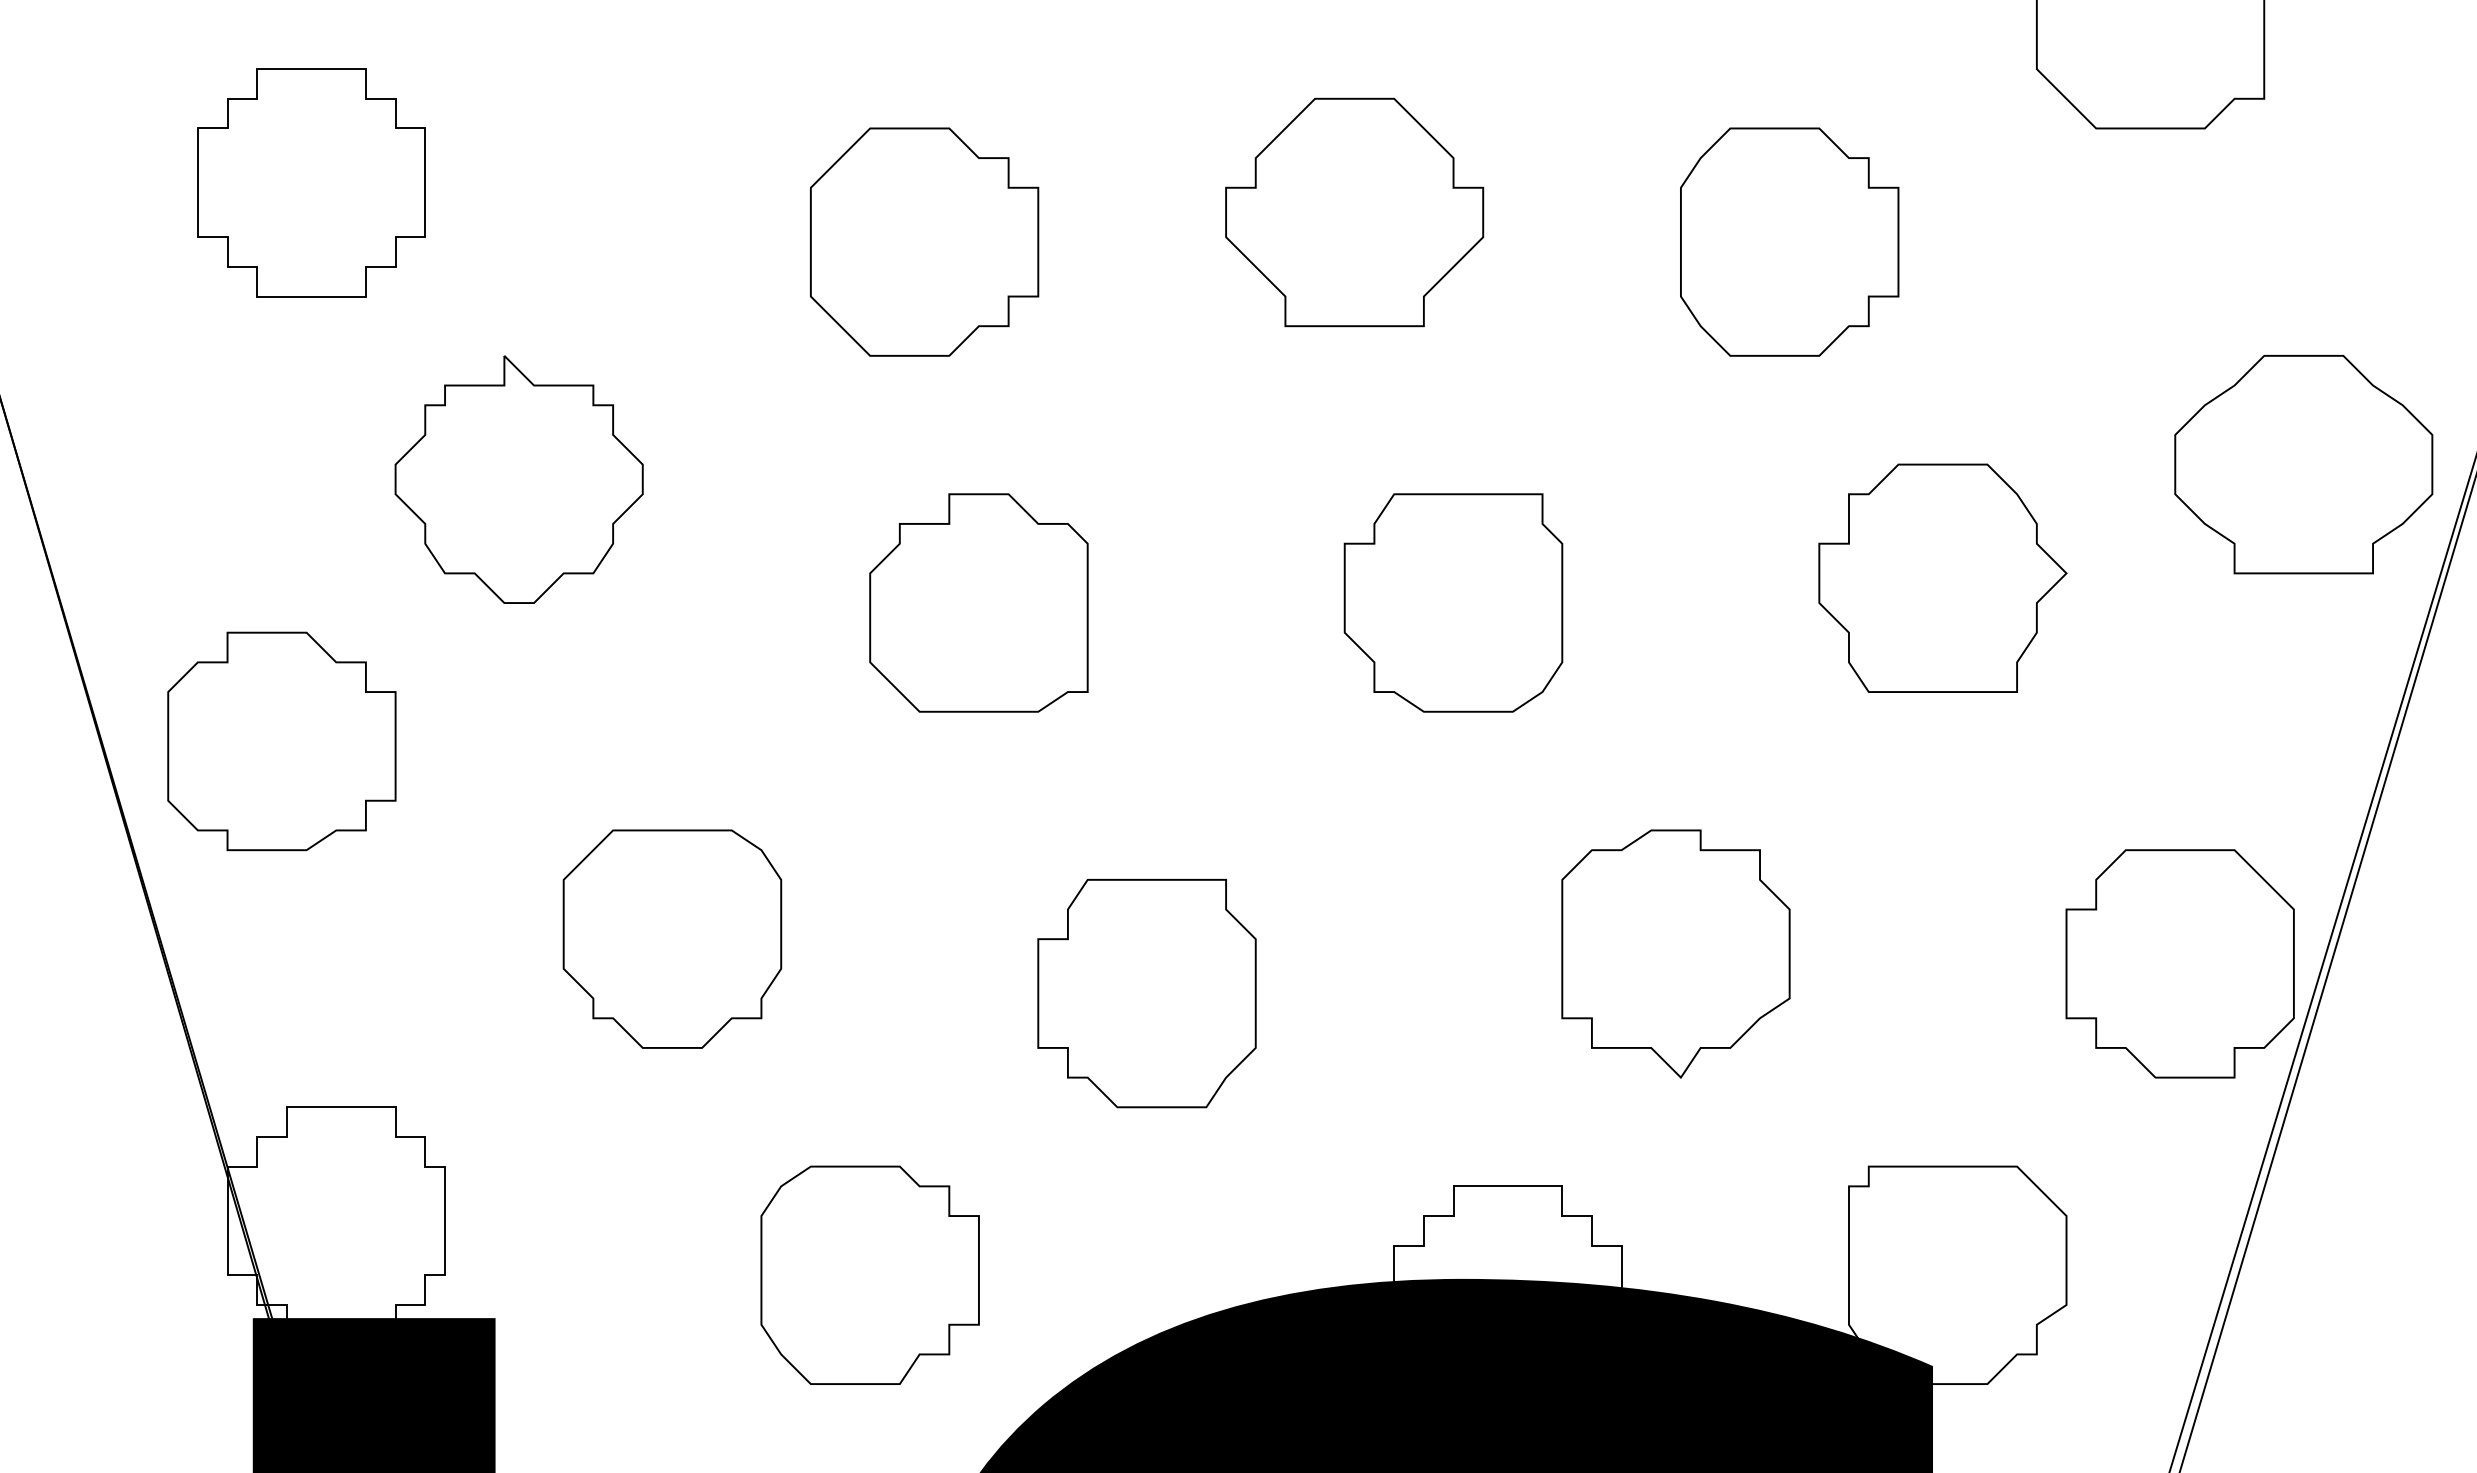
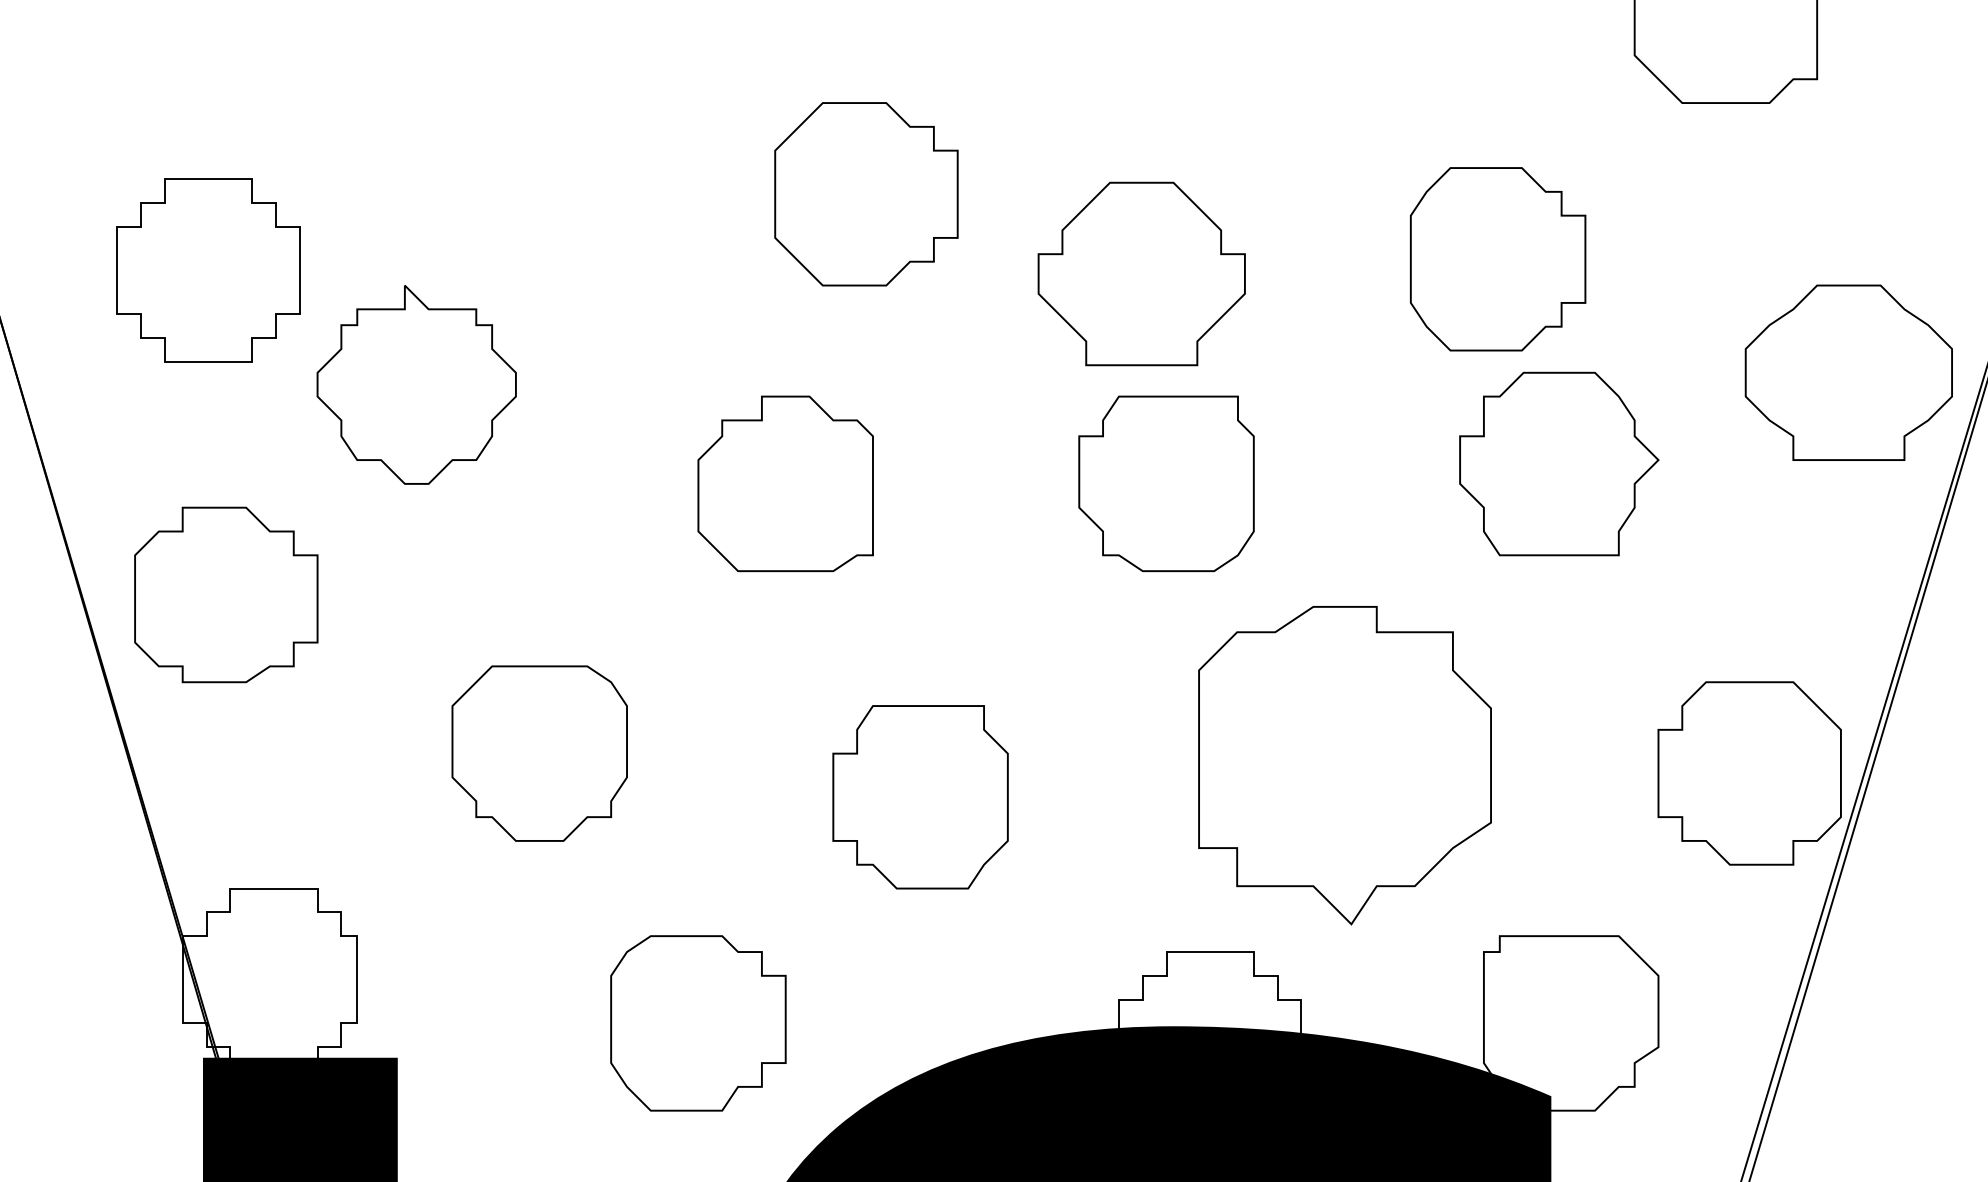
part: (311, 182) -> (208, 270), moved
part: (1354, 212) -> (1141, 274), moved
part: (924, 241) -> (866, 193), moved
part: (1789, 241) -> (1497, 258), moved
part: (1675, 953) -> (1344, 765), size x1.6

